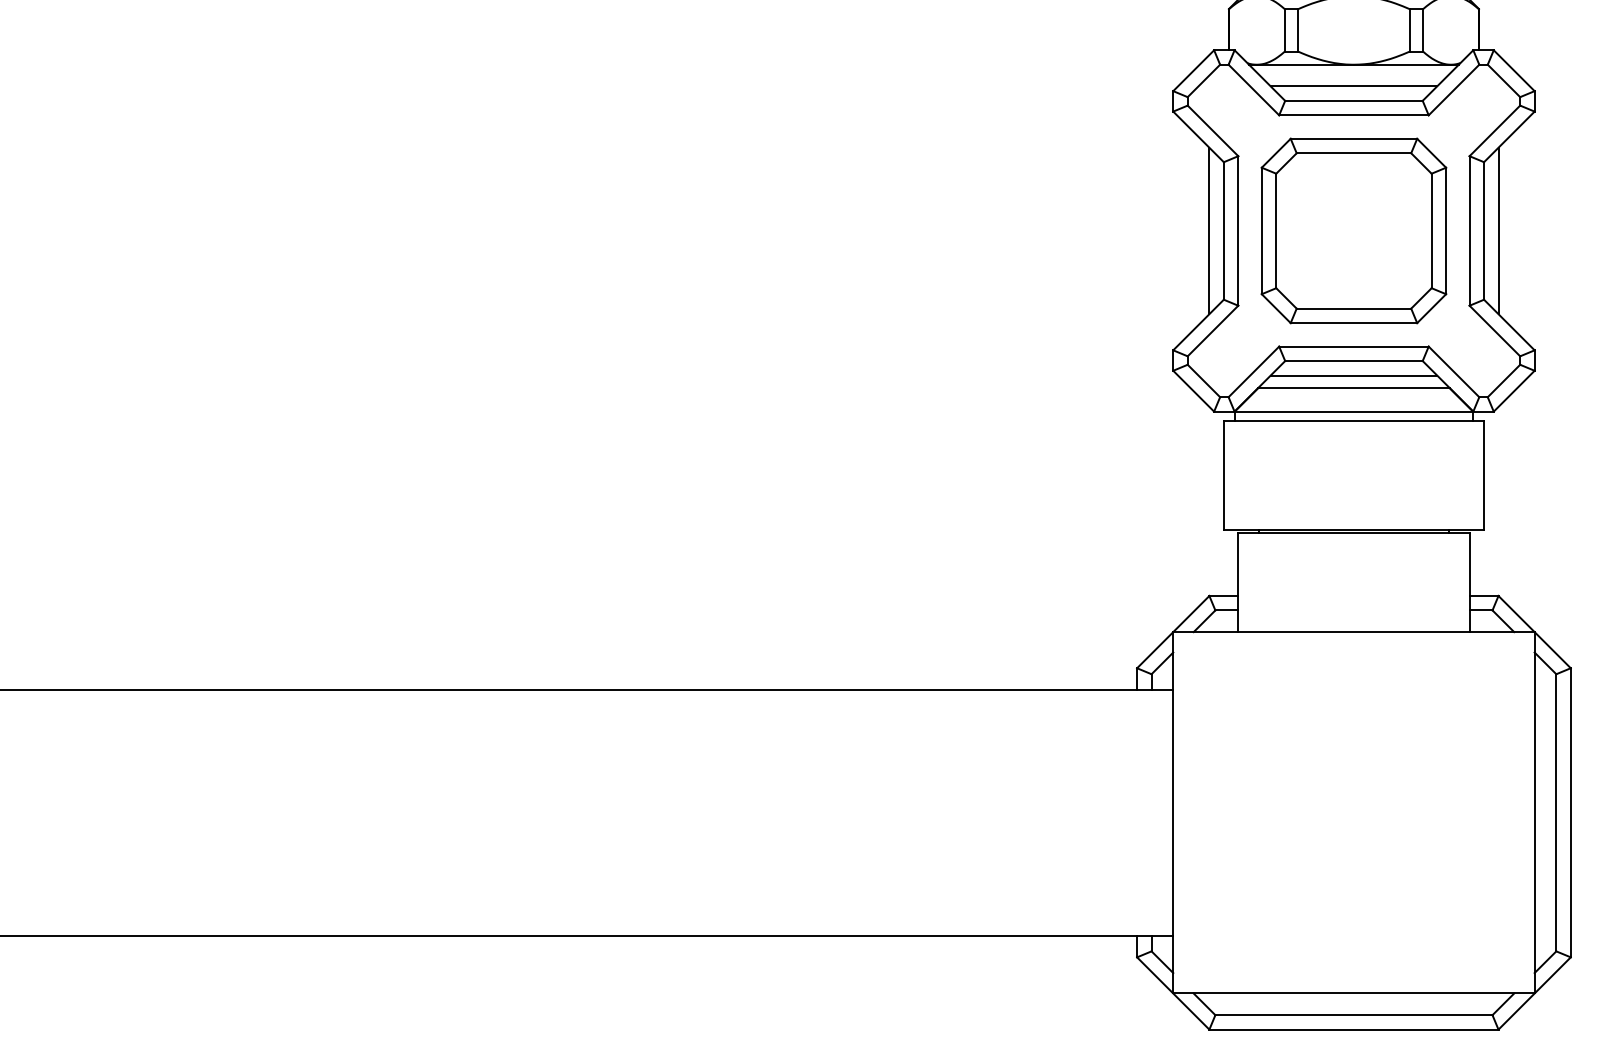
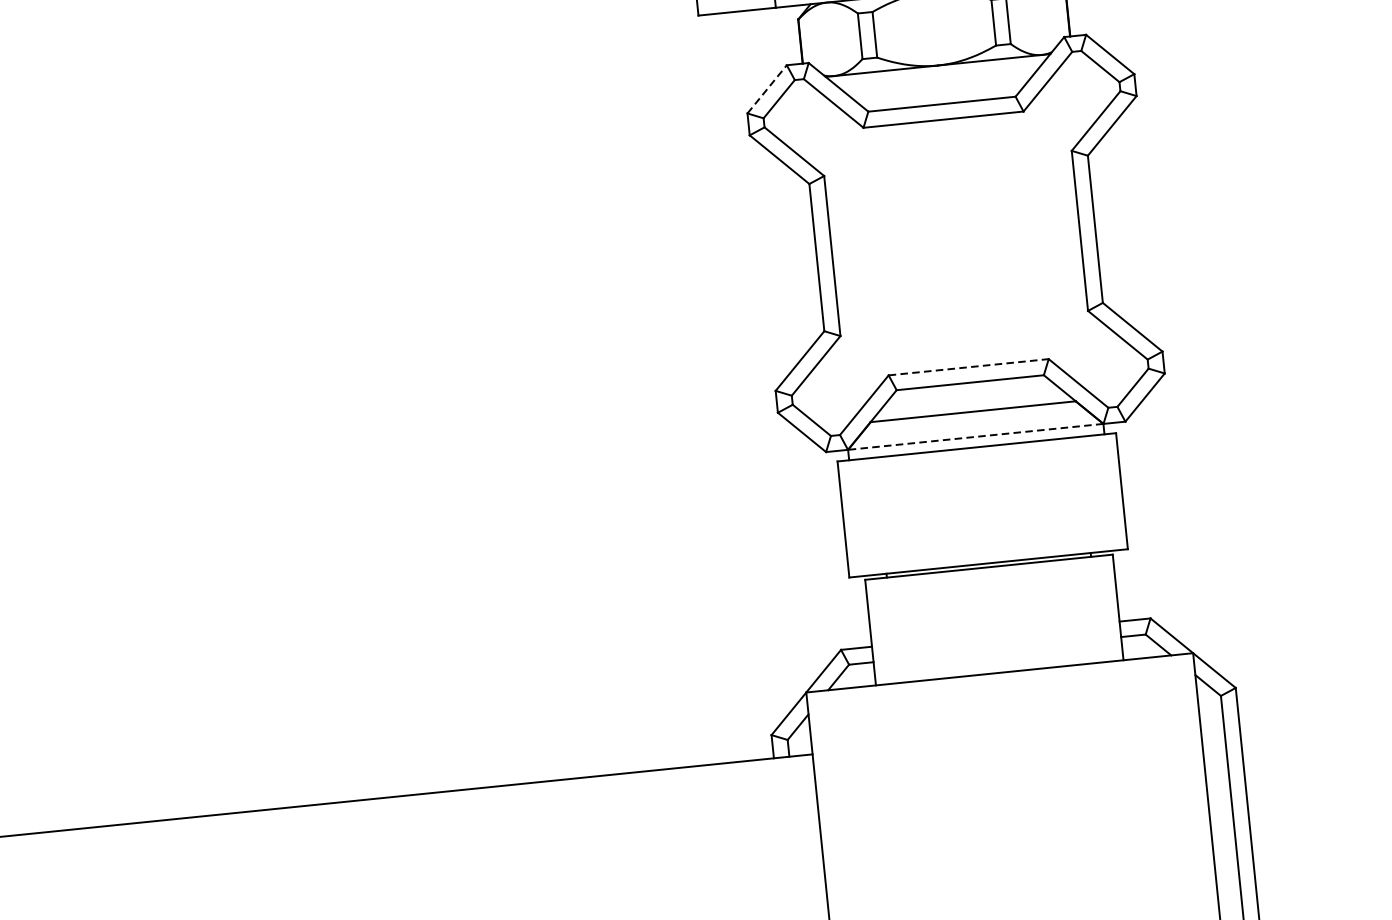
line: (1193, 70) -> (766, 89), solid -> dashed
line: (1353, 86) -> (939, 88), removed
line: (1209, 230) -> (801, 258), removed
part: (1353, 230) -> (955, 243), removed
line: (1498, 230) -> (1110, 227), removed
line: (1353, 346) -> (968, 367), solid -> dashed
line: (1353, 375) -> (971, 398), removed
line: (1353, 411) -> (975, 436), solid -> dashed

